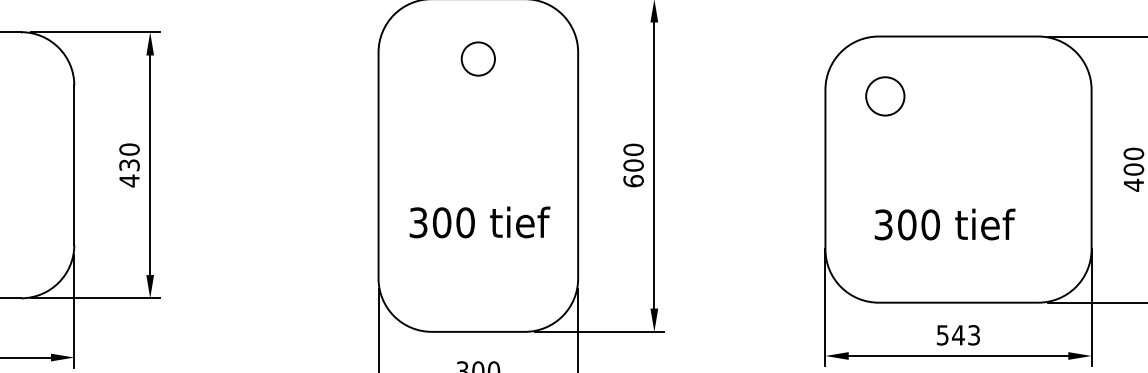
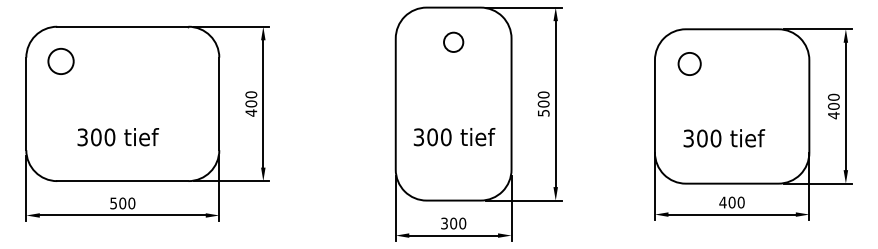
text: (129, 164) -> (251, 103), 430 -> 400
text: (633, 180) -> (543, 112), 600 -> 500
text: (957, 335) -> (731, 202), 543 -> 400

